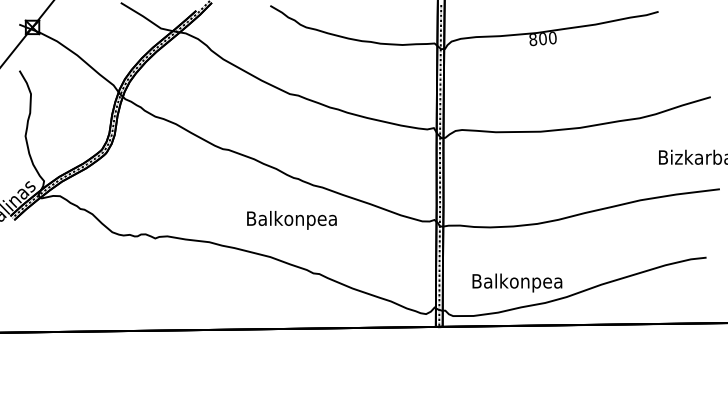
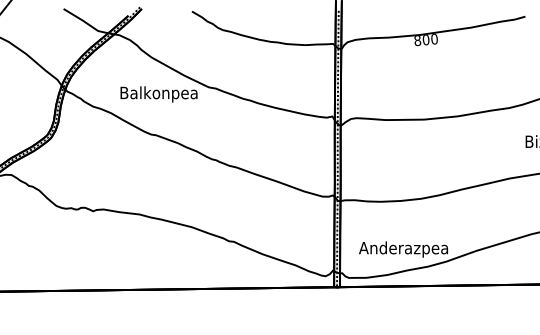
text: (291, 220) -> (158, 94), moved
text: (516, 282) -> (403, 249), Balkonpea -> Anderazpea

